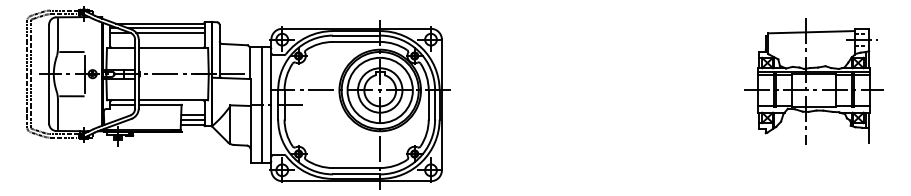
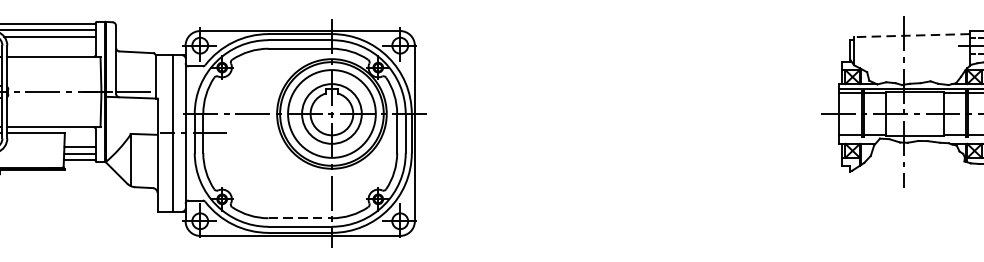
line: (811, 32) -> (911, 36), solid -> dashed
line: (356, 168) -> (300, 218), solid -> dashed

